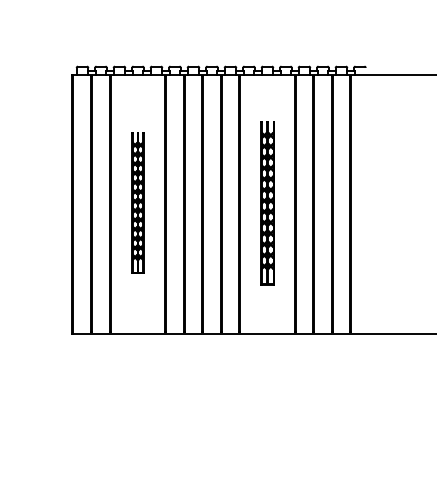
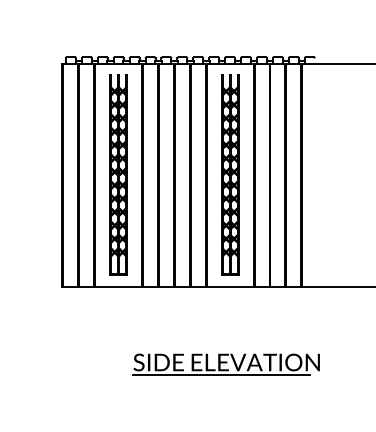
part: (137, 202) -> (118, 174), size x1.67
part: (267, 202) -> (230, 174), size x1.43
part: (262, 423) -> (225, 364), added

